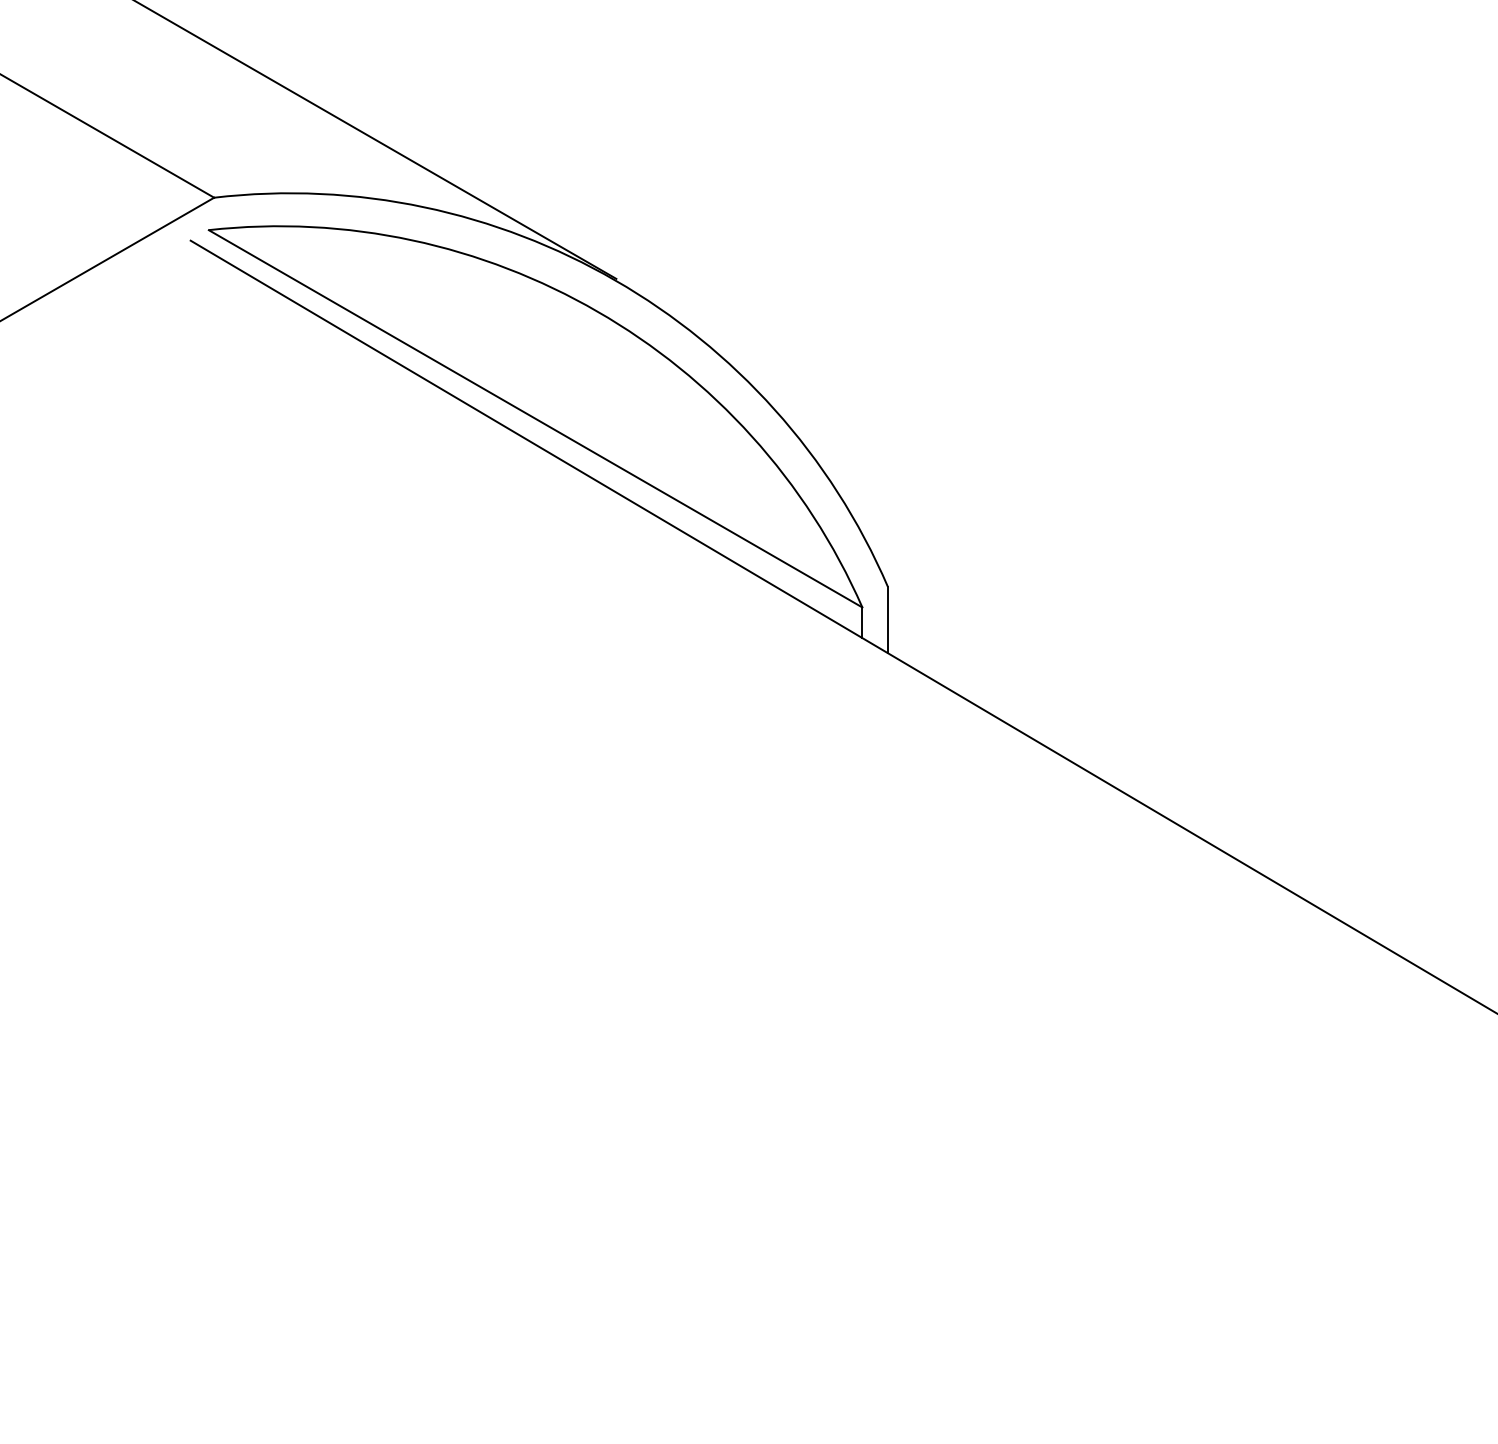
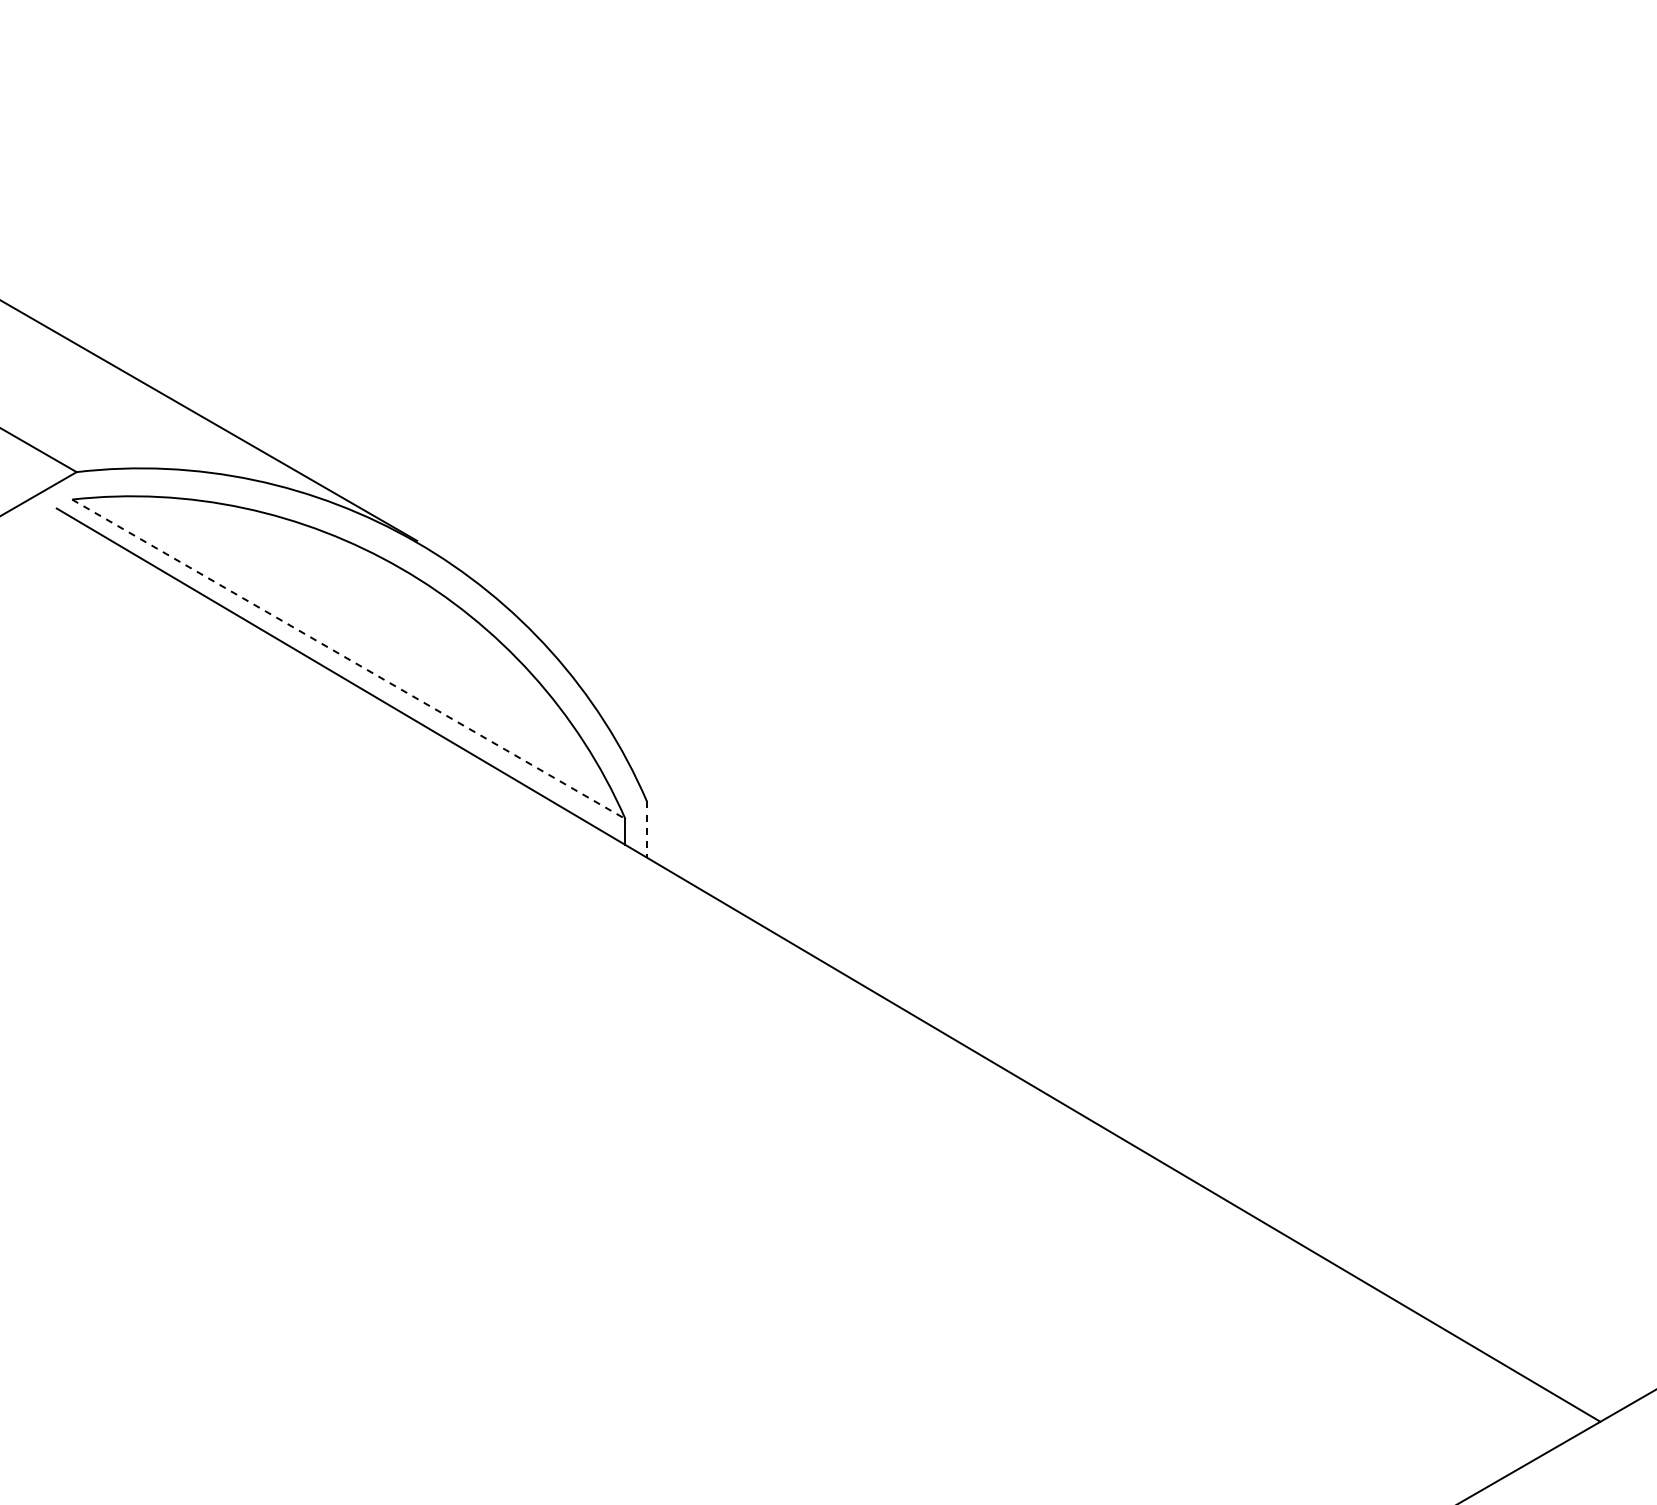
line: (536, 419) -> (349, 659), solid -> dashed
line: (887, 621) -> (646, 830), solid -> dashed

